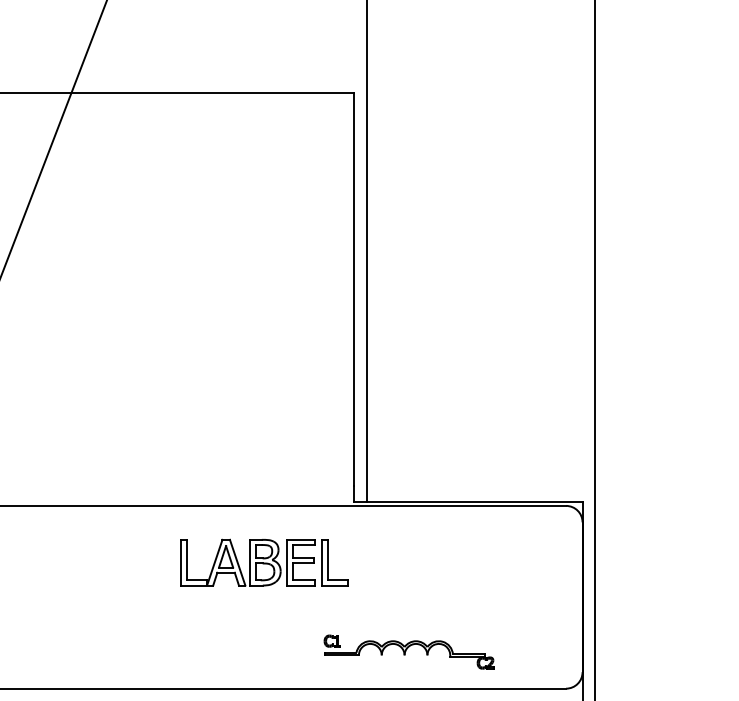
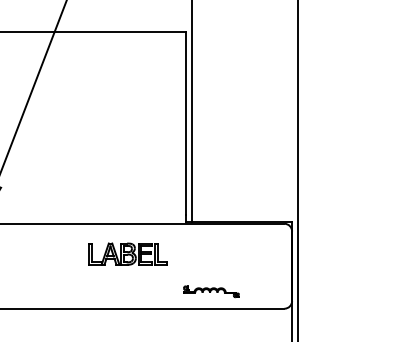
part: (262, 561) -> (127, 253), moved
part: (409, 651) -> (211, 291), size x0.7

